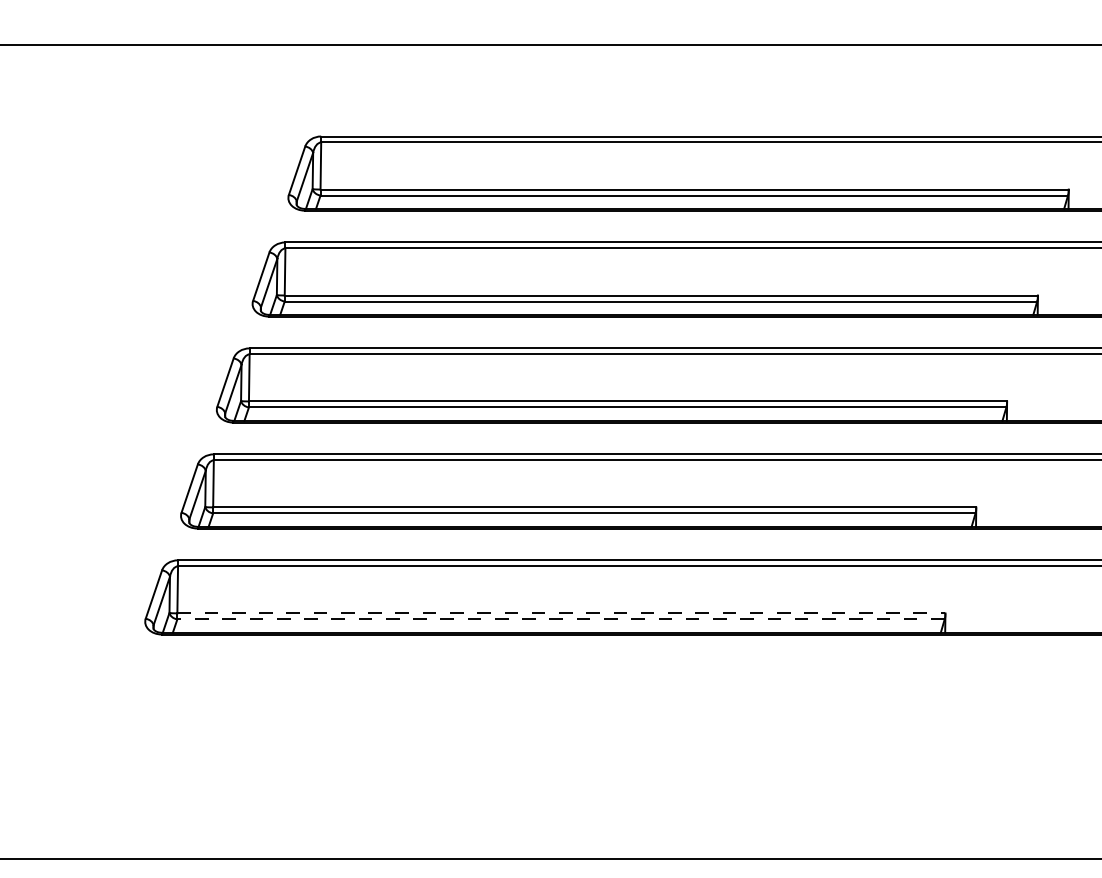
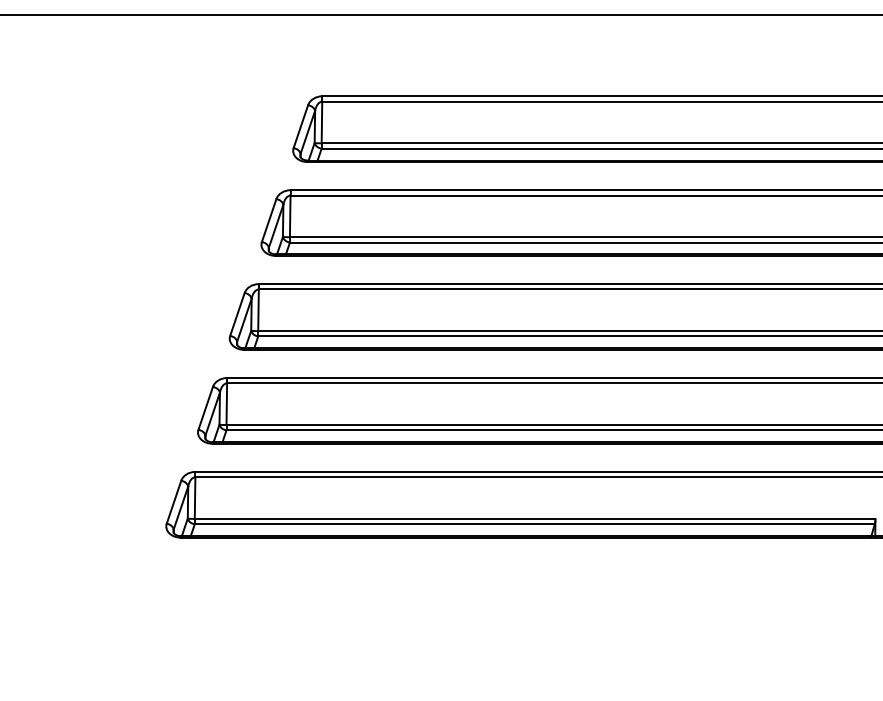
line: (561, 613) -> (535, 519), dashed -> solid
line: (561, 619) -> (535, 524), dashed -> solid

